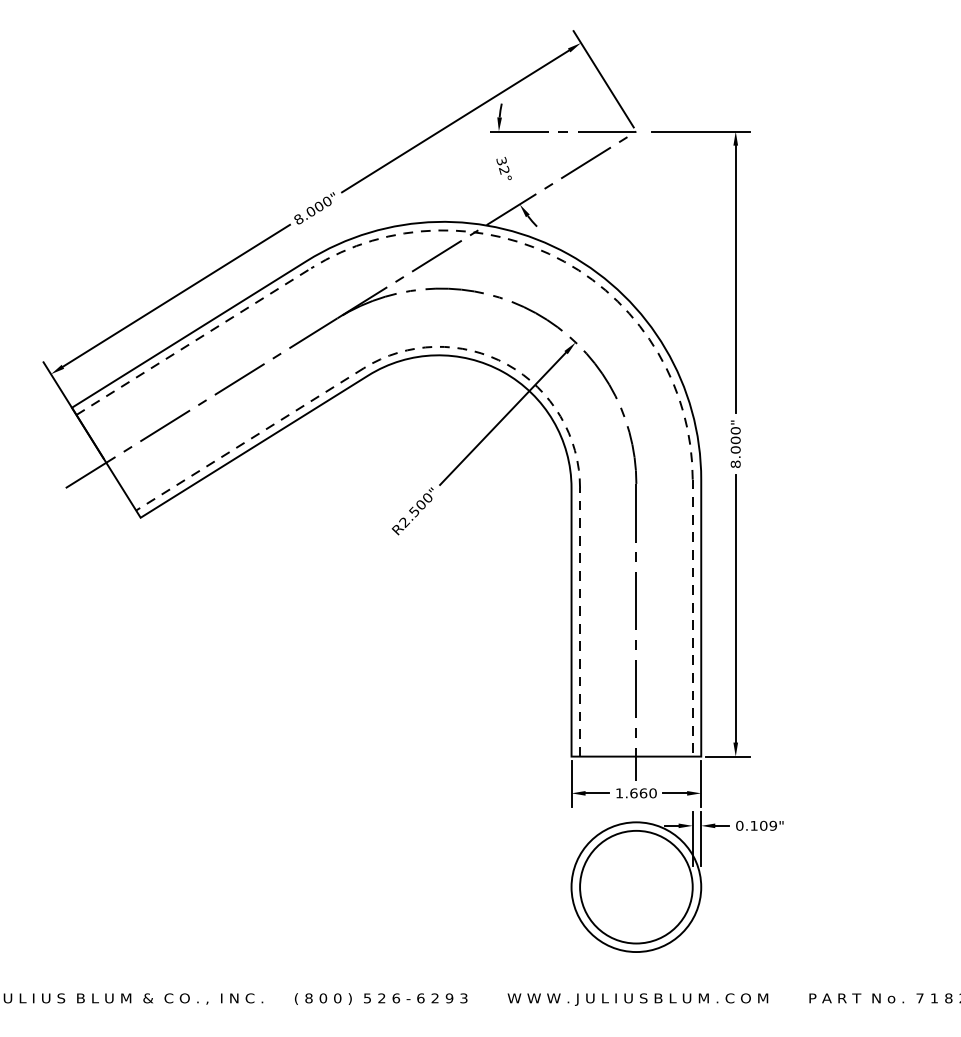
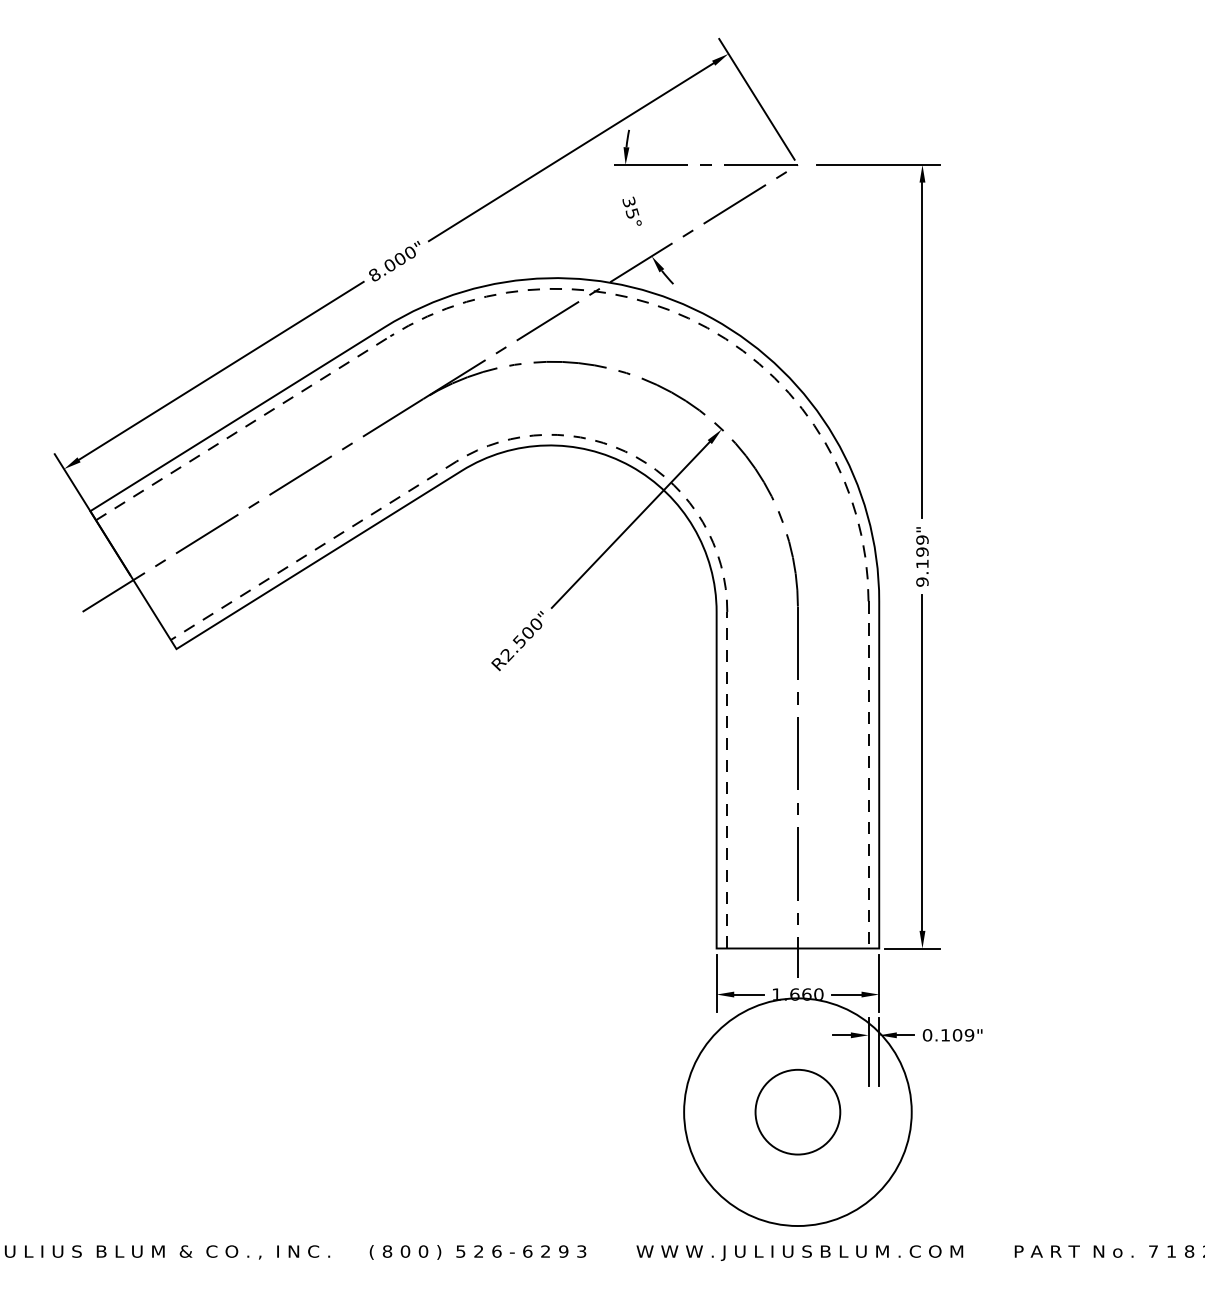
text: (504, 170) -> (632, 213), 32° -> 35°
text: (735, 447) -> (922, 560), 8.000" -> 9.199"
circle: (636, 886) -> (797, 1111), size x0.6
circle: (636, 886) -> (797, 1111), size x1.4

